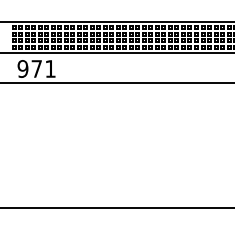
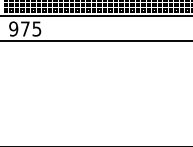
text: (50, 68) -> (36, 28), 971 -> 975

